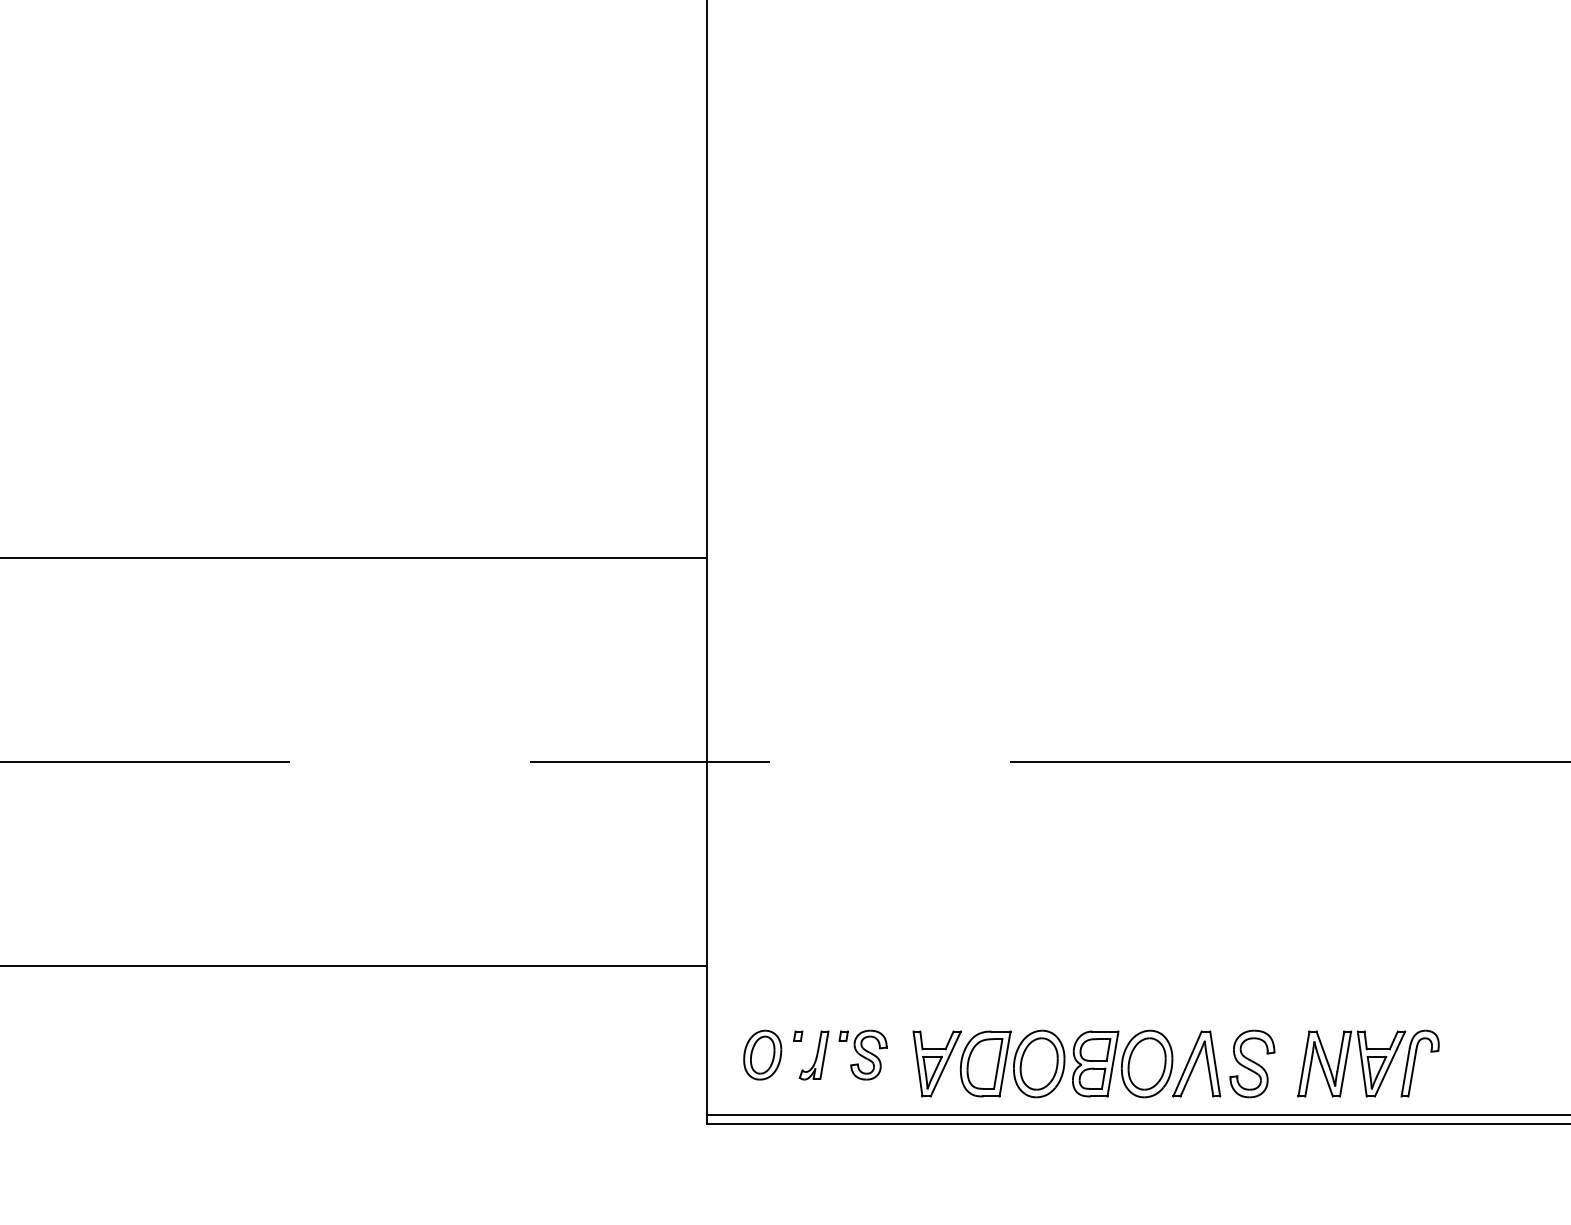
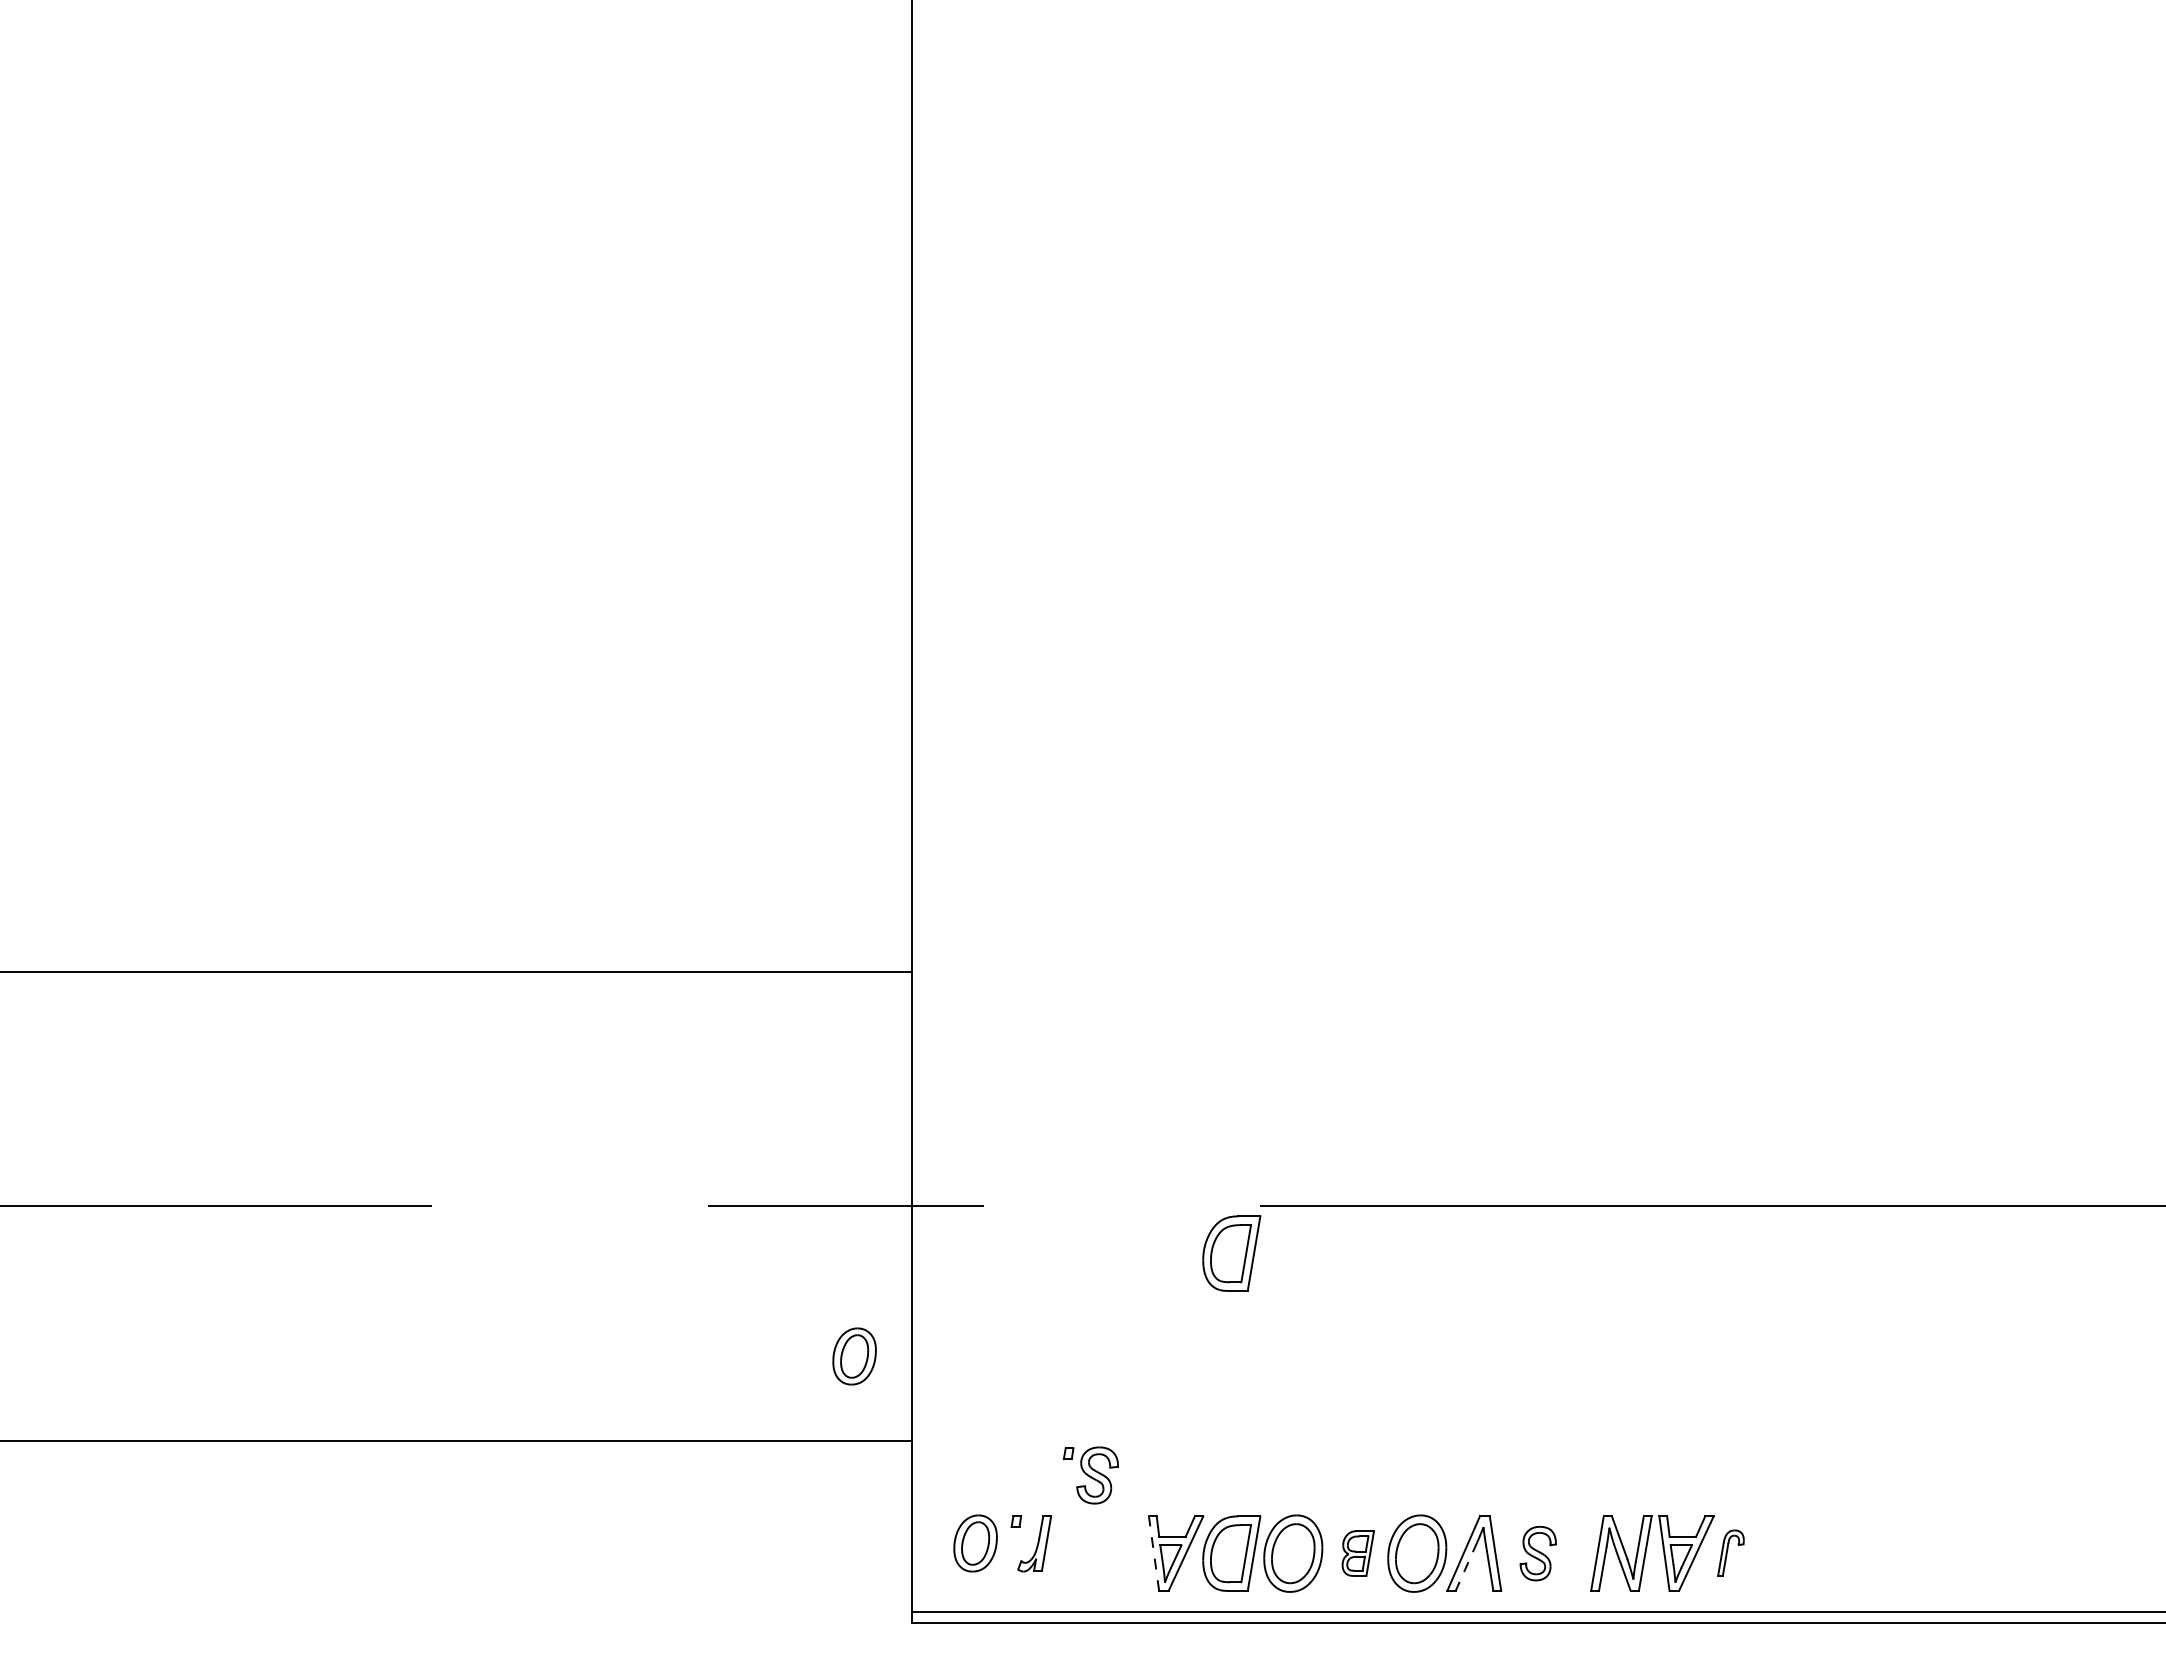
part: (985, 802) -> (1231, 1253), added
part: (657, 892) -> (854, 1356), added
part: (862, 1055) -> (1090, 1475), moved
part: (1419, 1062) -> (1730, 1552), size x0.6
line: (918, 1063) -> (1154, 1553), solid -> dashed
part: (1095, 1063) -> (1358, 1553), size x0.6
part: (1252, 1063) -> (1538, 1553), size x0.7
line: (1189, 1075) -> (1466, 1566), solid -> dashed

